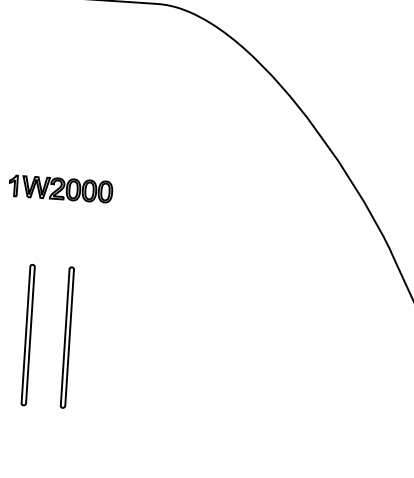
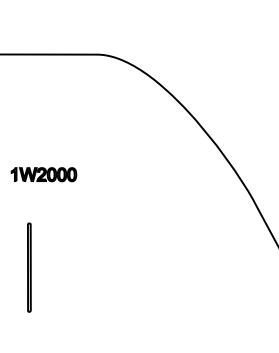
part: (66, 337) -> (53, 267), removed

